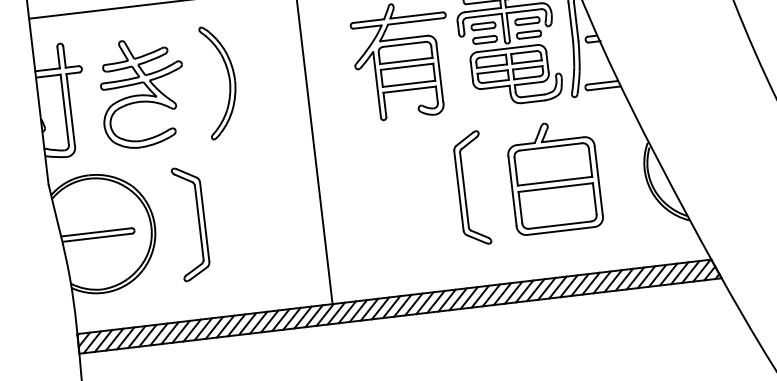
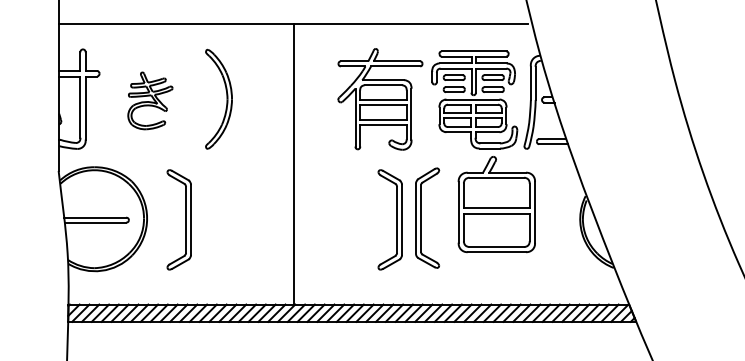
part: (143, 92) -> (150, 100), size x0.6
part: (554, 177) -> (496, 204), moved
part: (436, 194) -> (396, 219), added

